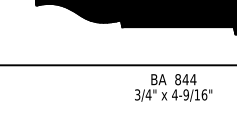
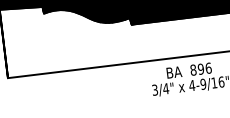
text: (189, 79) -> (204, 68), 844 -> 896

